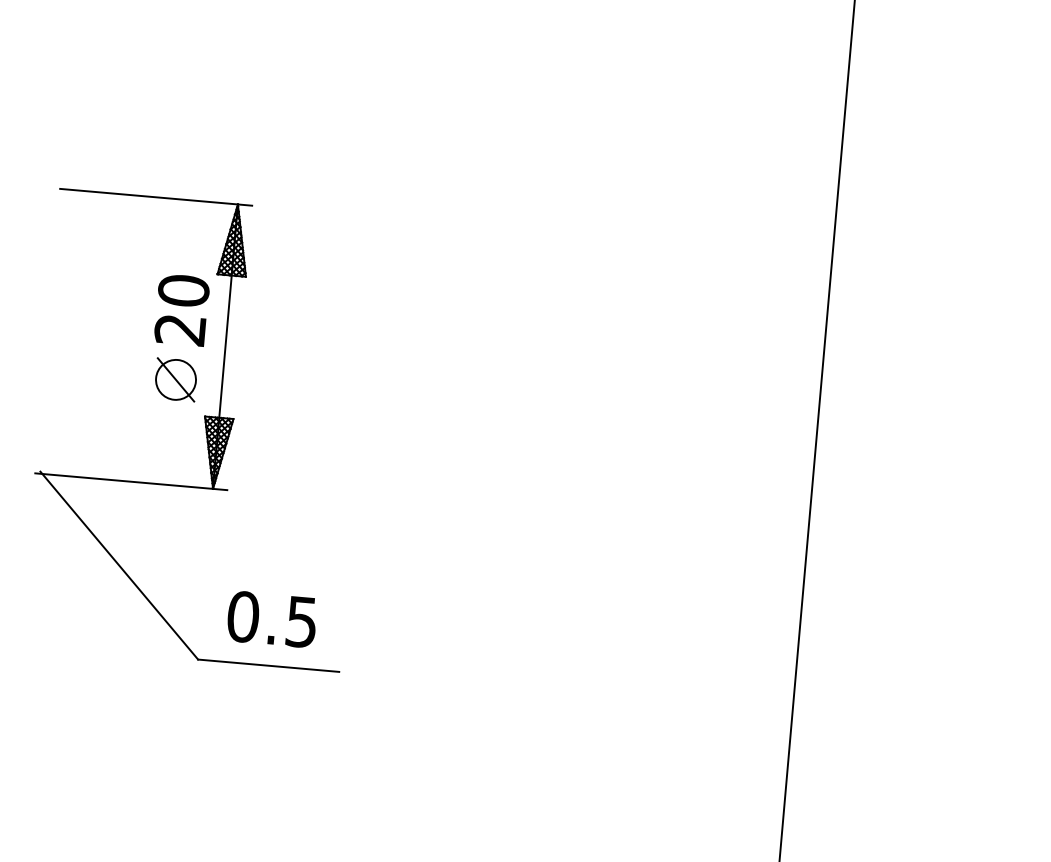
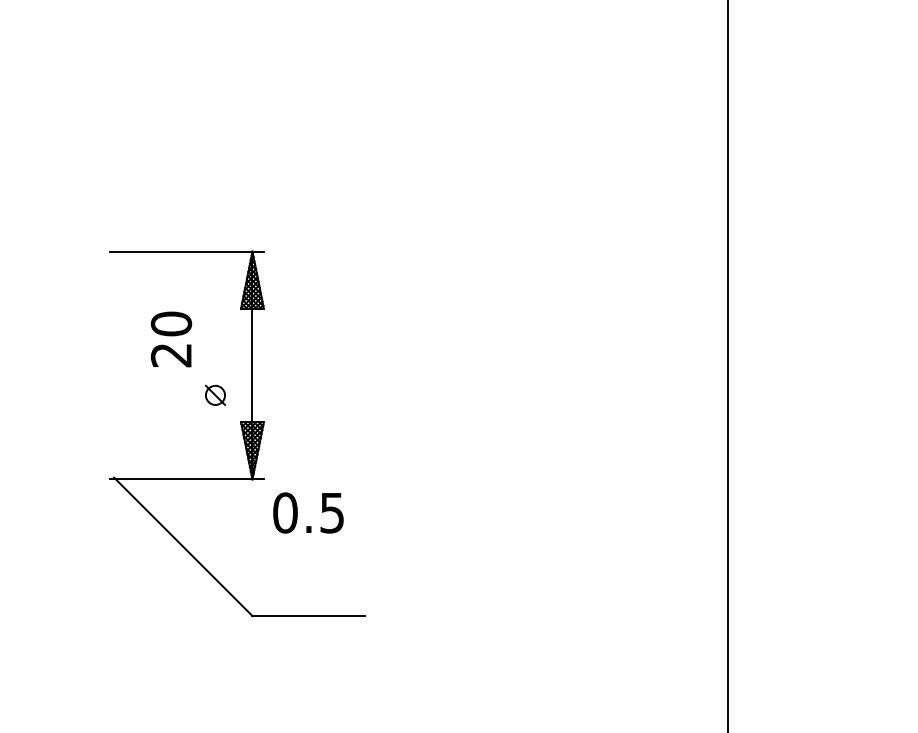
text: (182, 310) -> (171, 339), moved
part: (176, 380) -> (215, 395), size x0.6
text: (272, 618) -> (308, 512), moved

